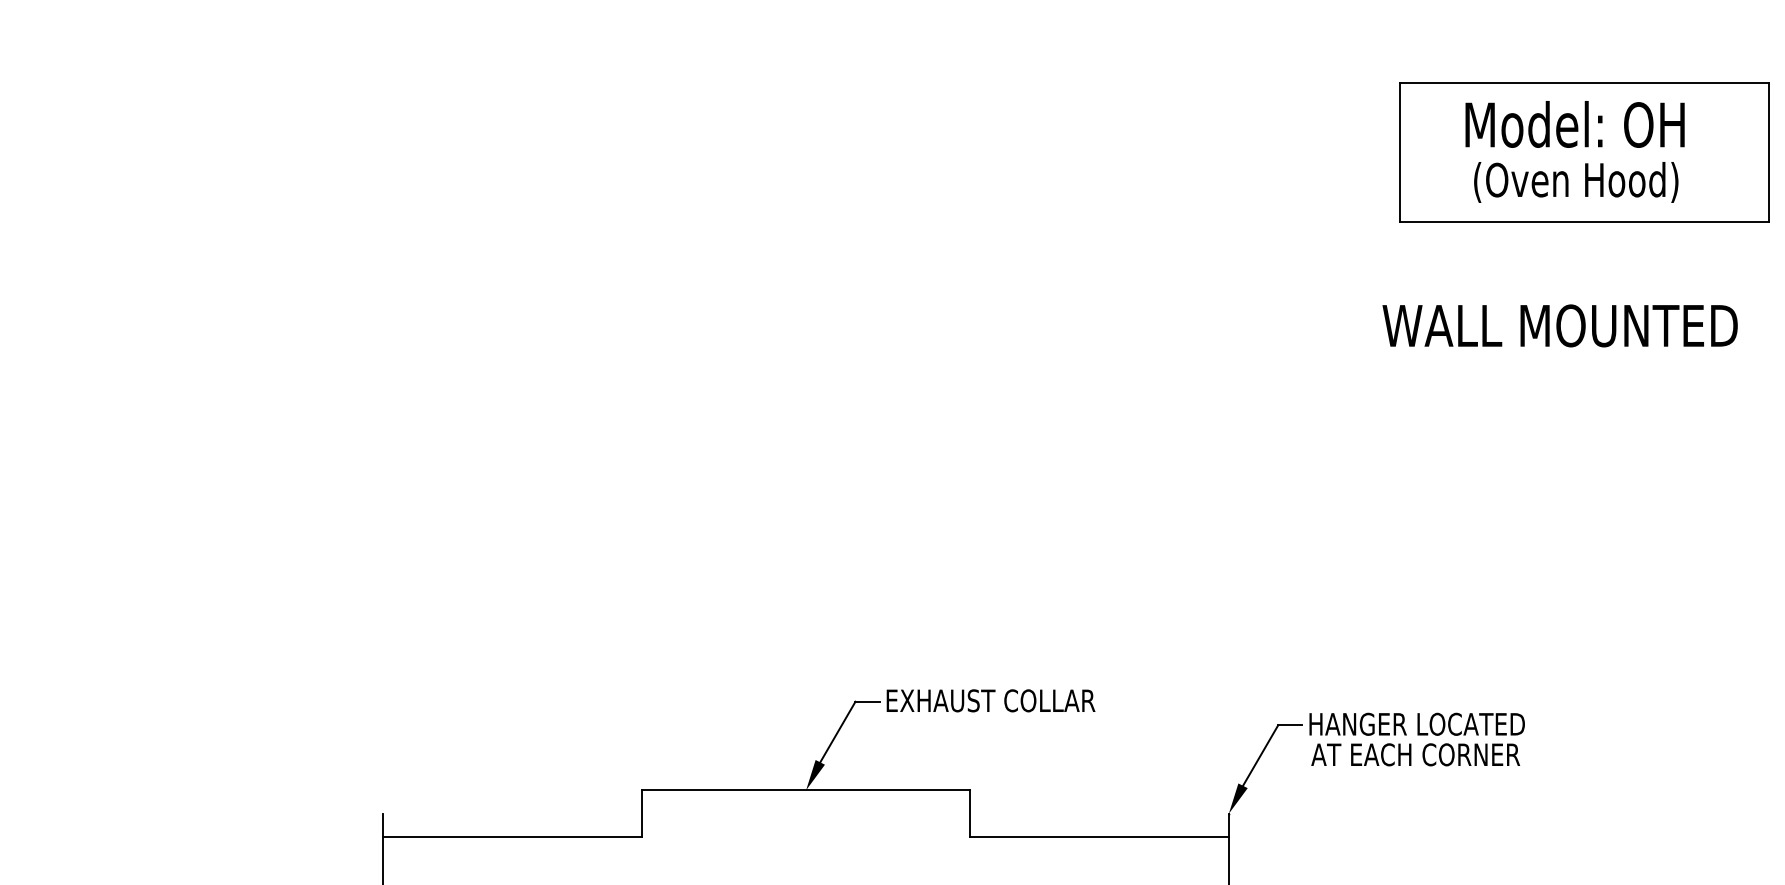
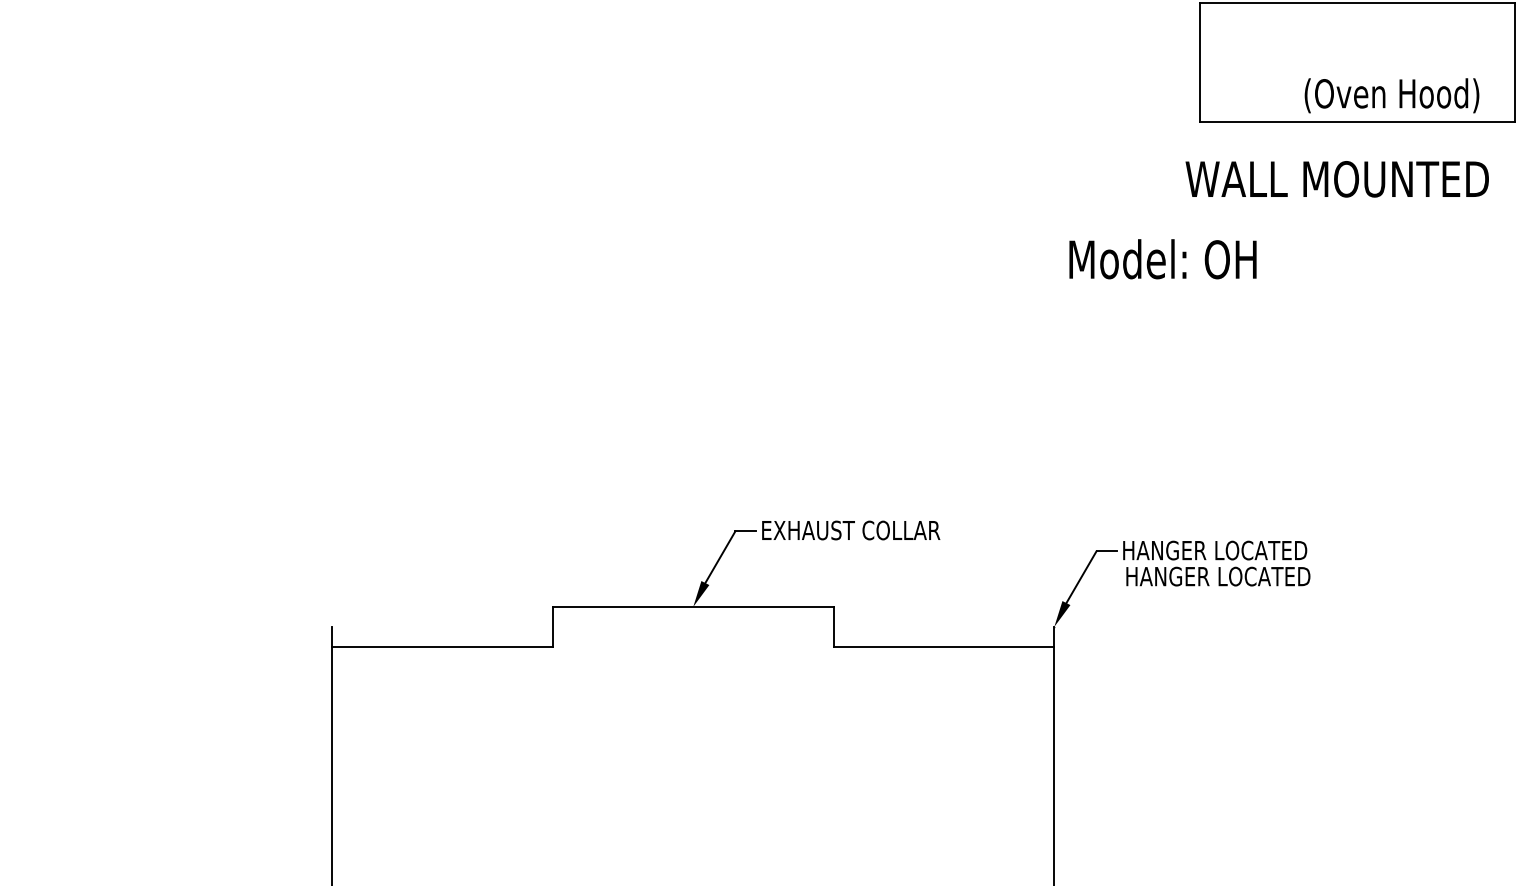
text: (1574, 124) -> (1162, 259), moved
text: (1575, 182) -> (1391, 95), moved
text: (1559, 326) -> (1336, 179), moved
text: (1419, 754) -> (1217, 576), AT EACH CORNER -> HANGER LOCATED

